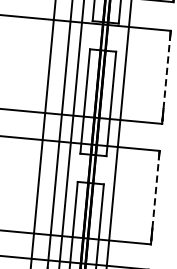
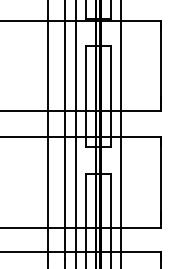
line: (166, 74) -> (161, 63), dashed -> solid
line: (155, 193) -> (161, 178), dashed -> solid

